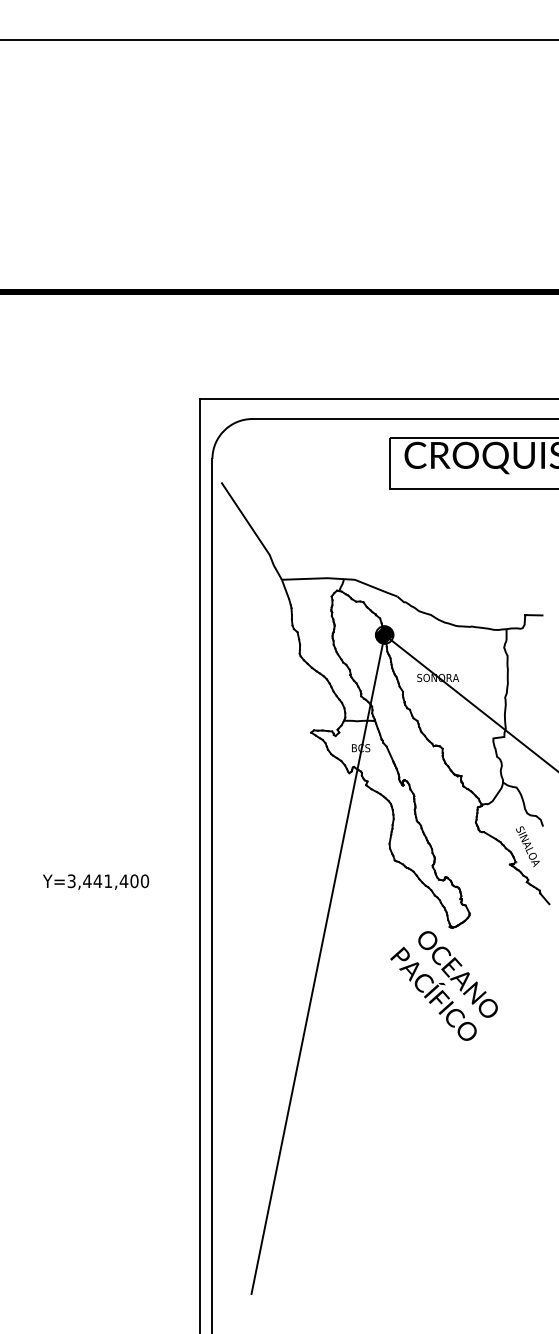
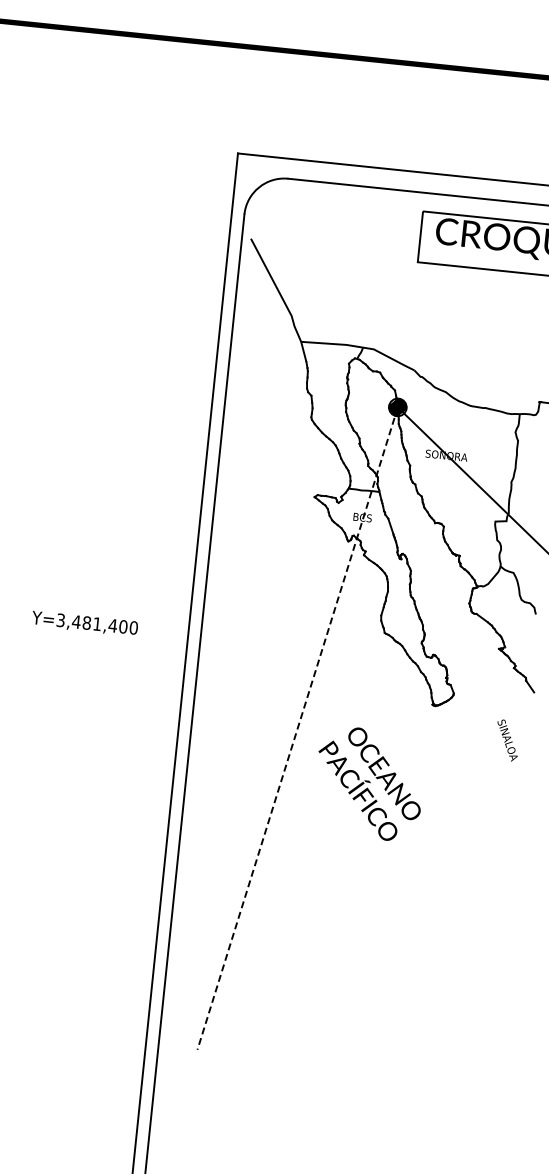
text: (527, 846) -> (507, 740), moved
text: (97, 881) -> (86, 623), Y=3,441,400 -> Y=3,481,400
line: (318, 964) -> (298, 728), solid -> dashed
text: (443, 985) -> (368, 783), moved

